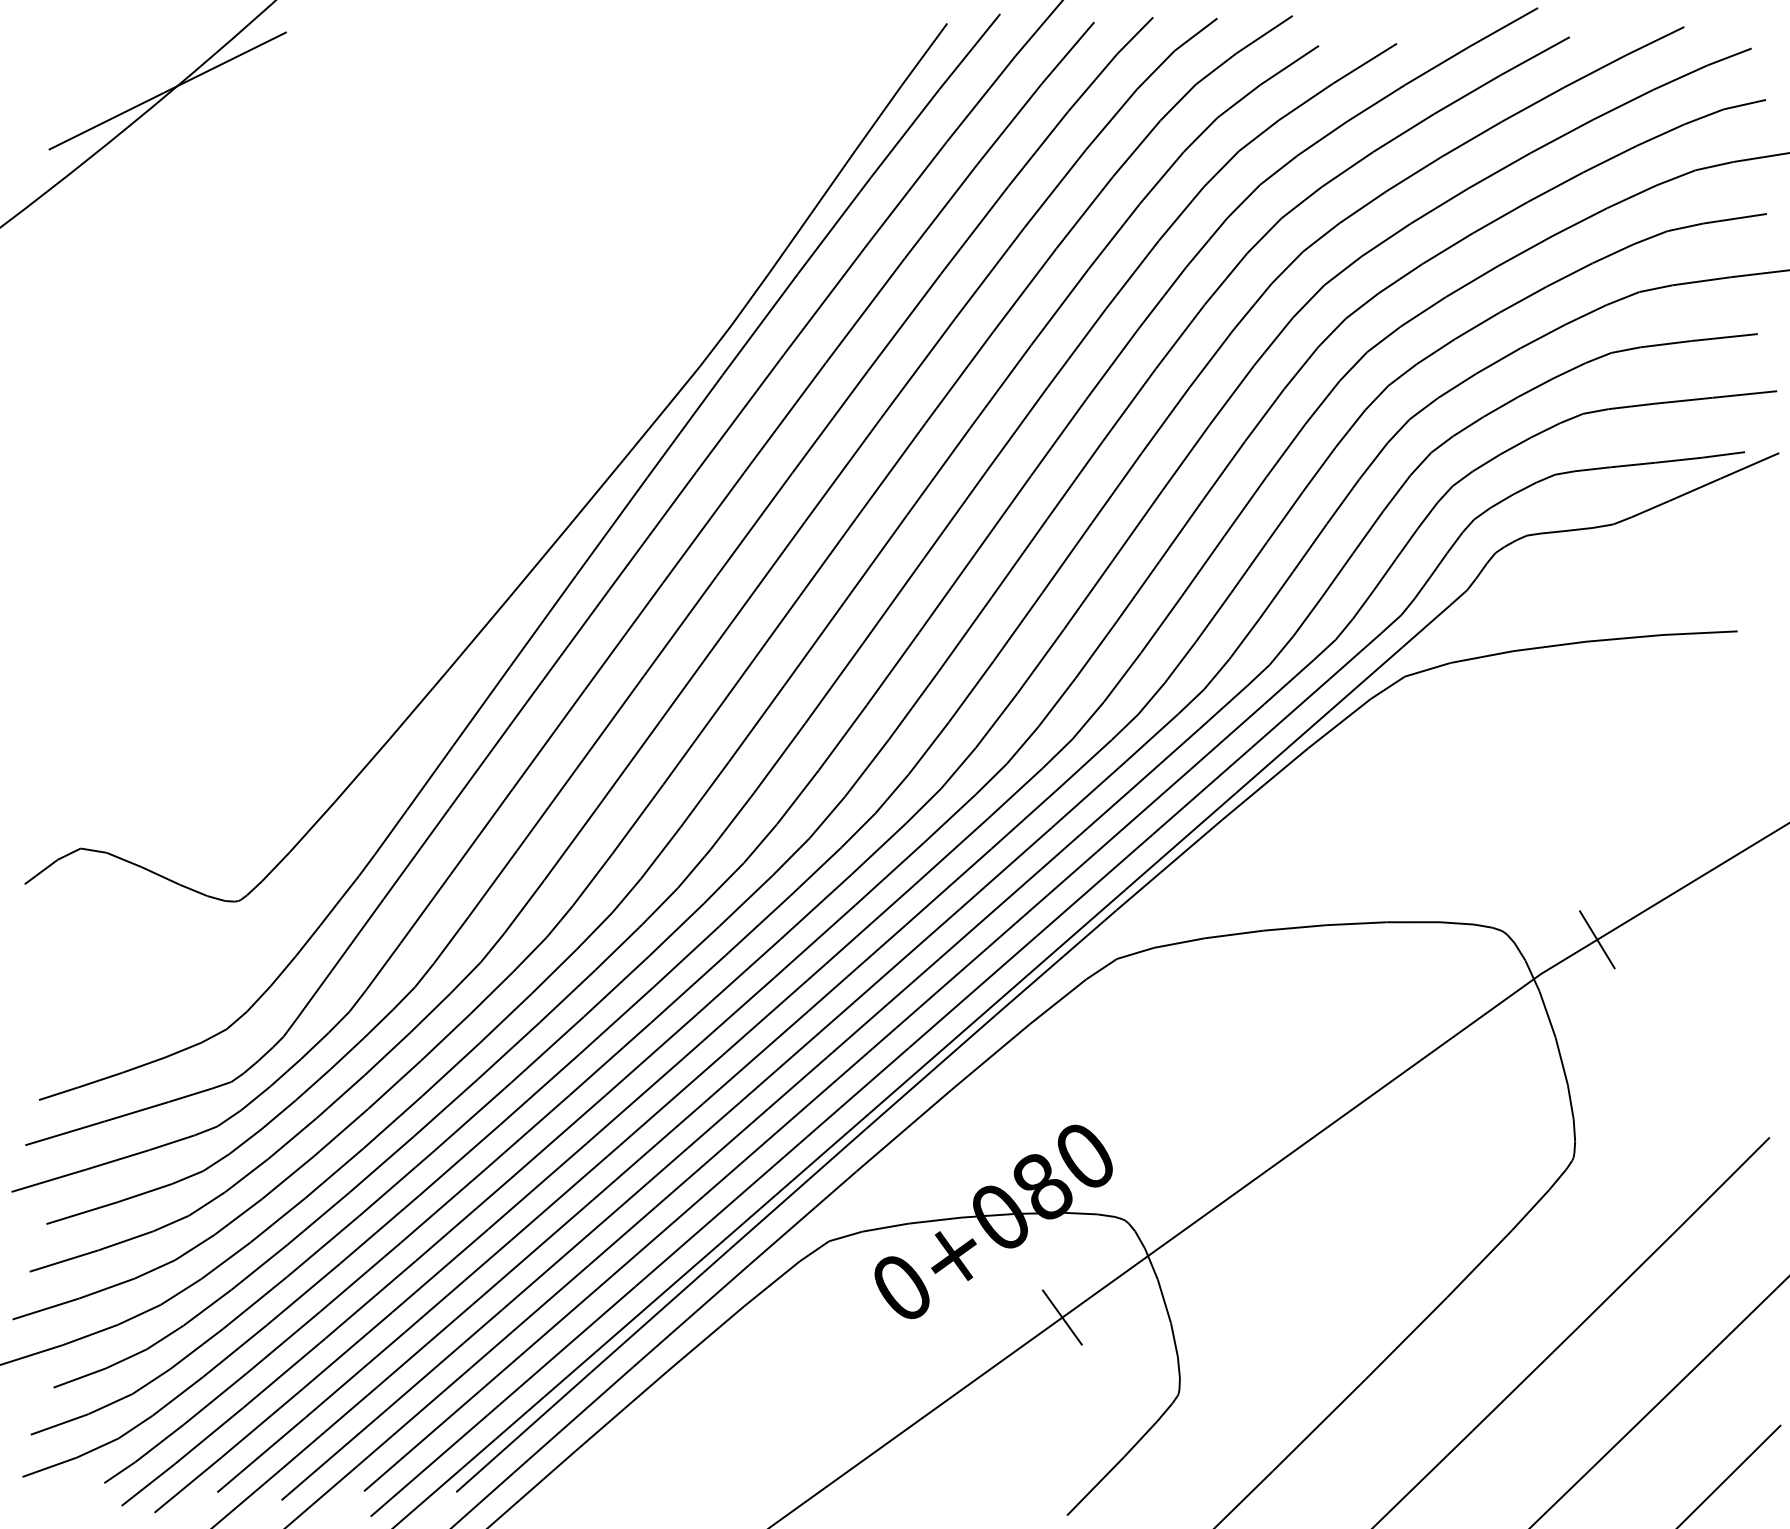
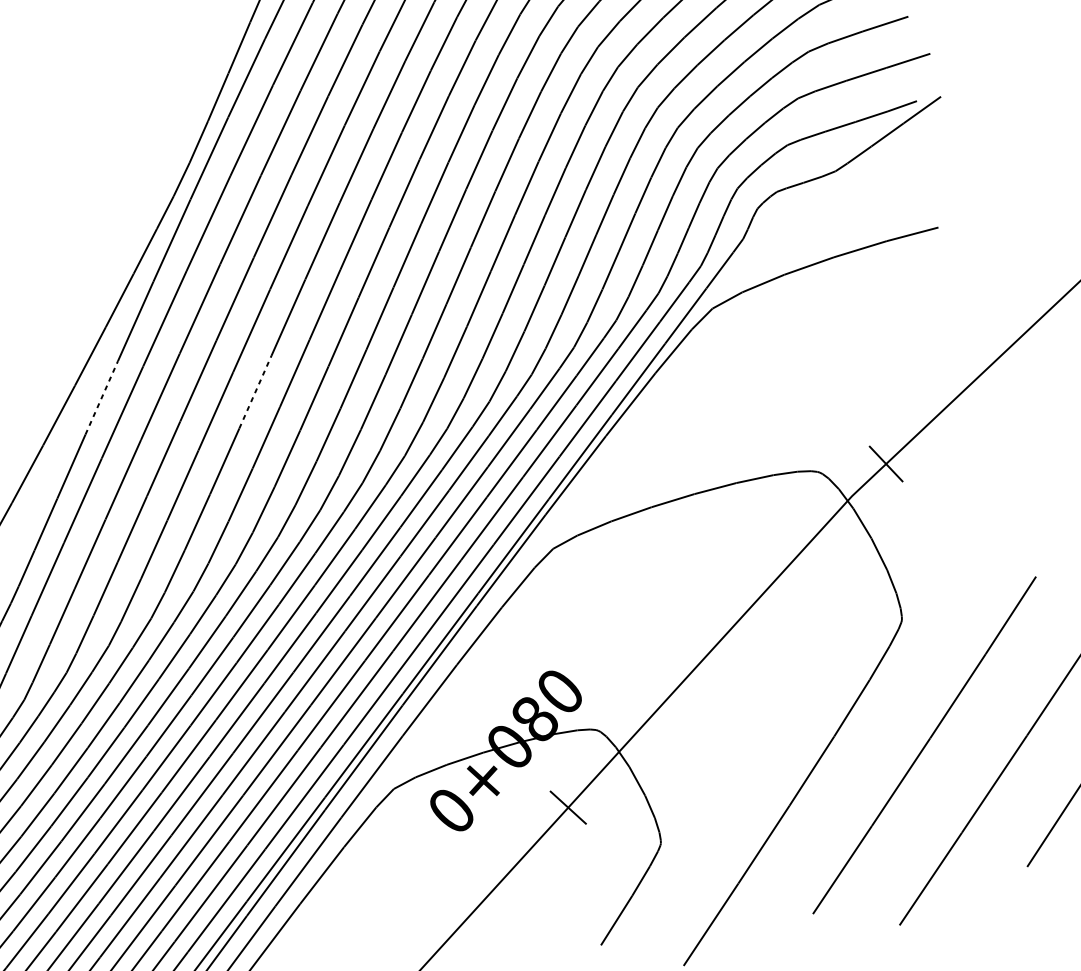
line: (543, 620) -> (101, 397), solid -> dashed
line: (755, 658) -> (255, 392), solid -> dashed

